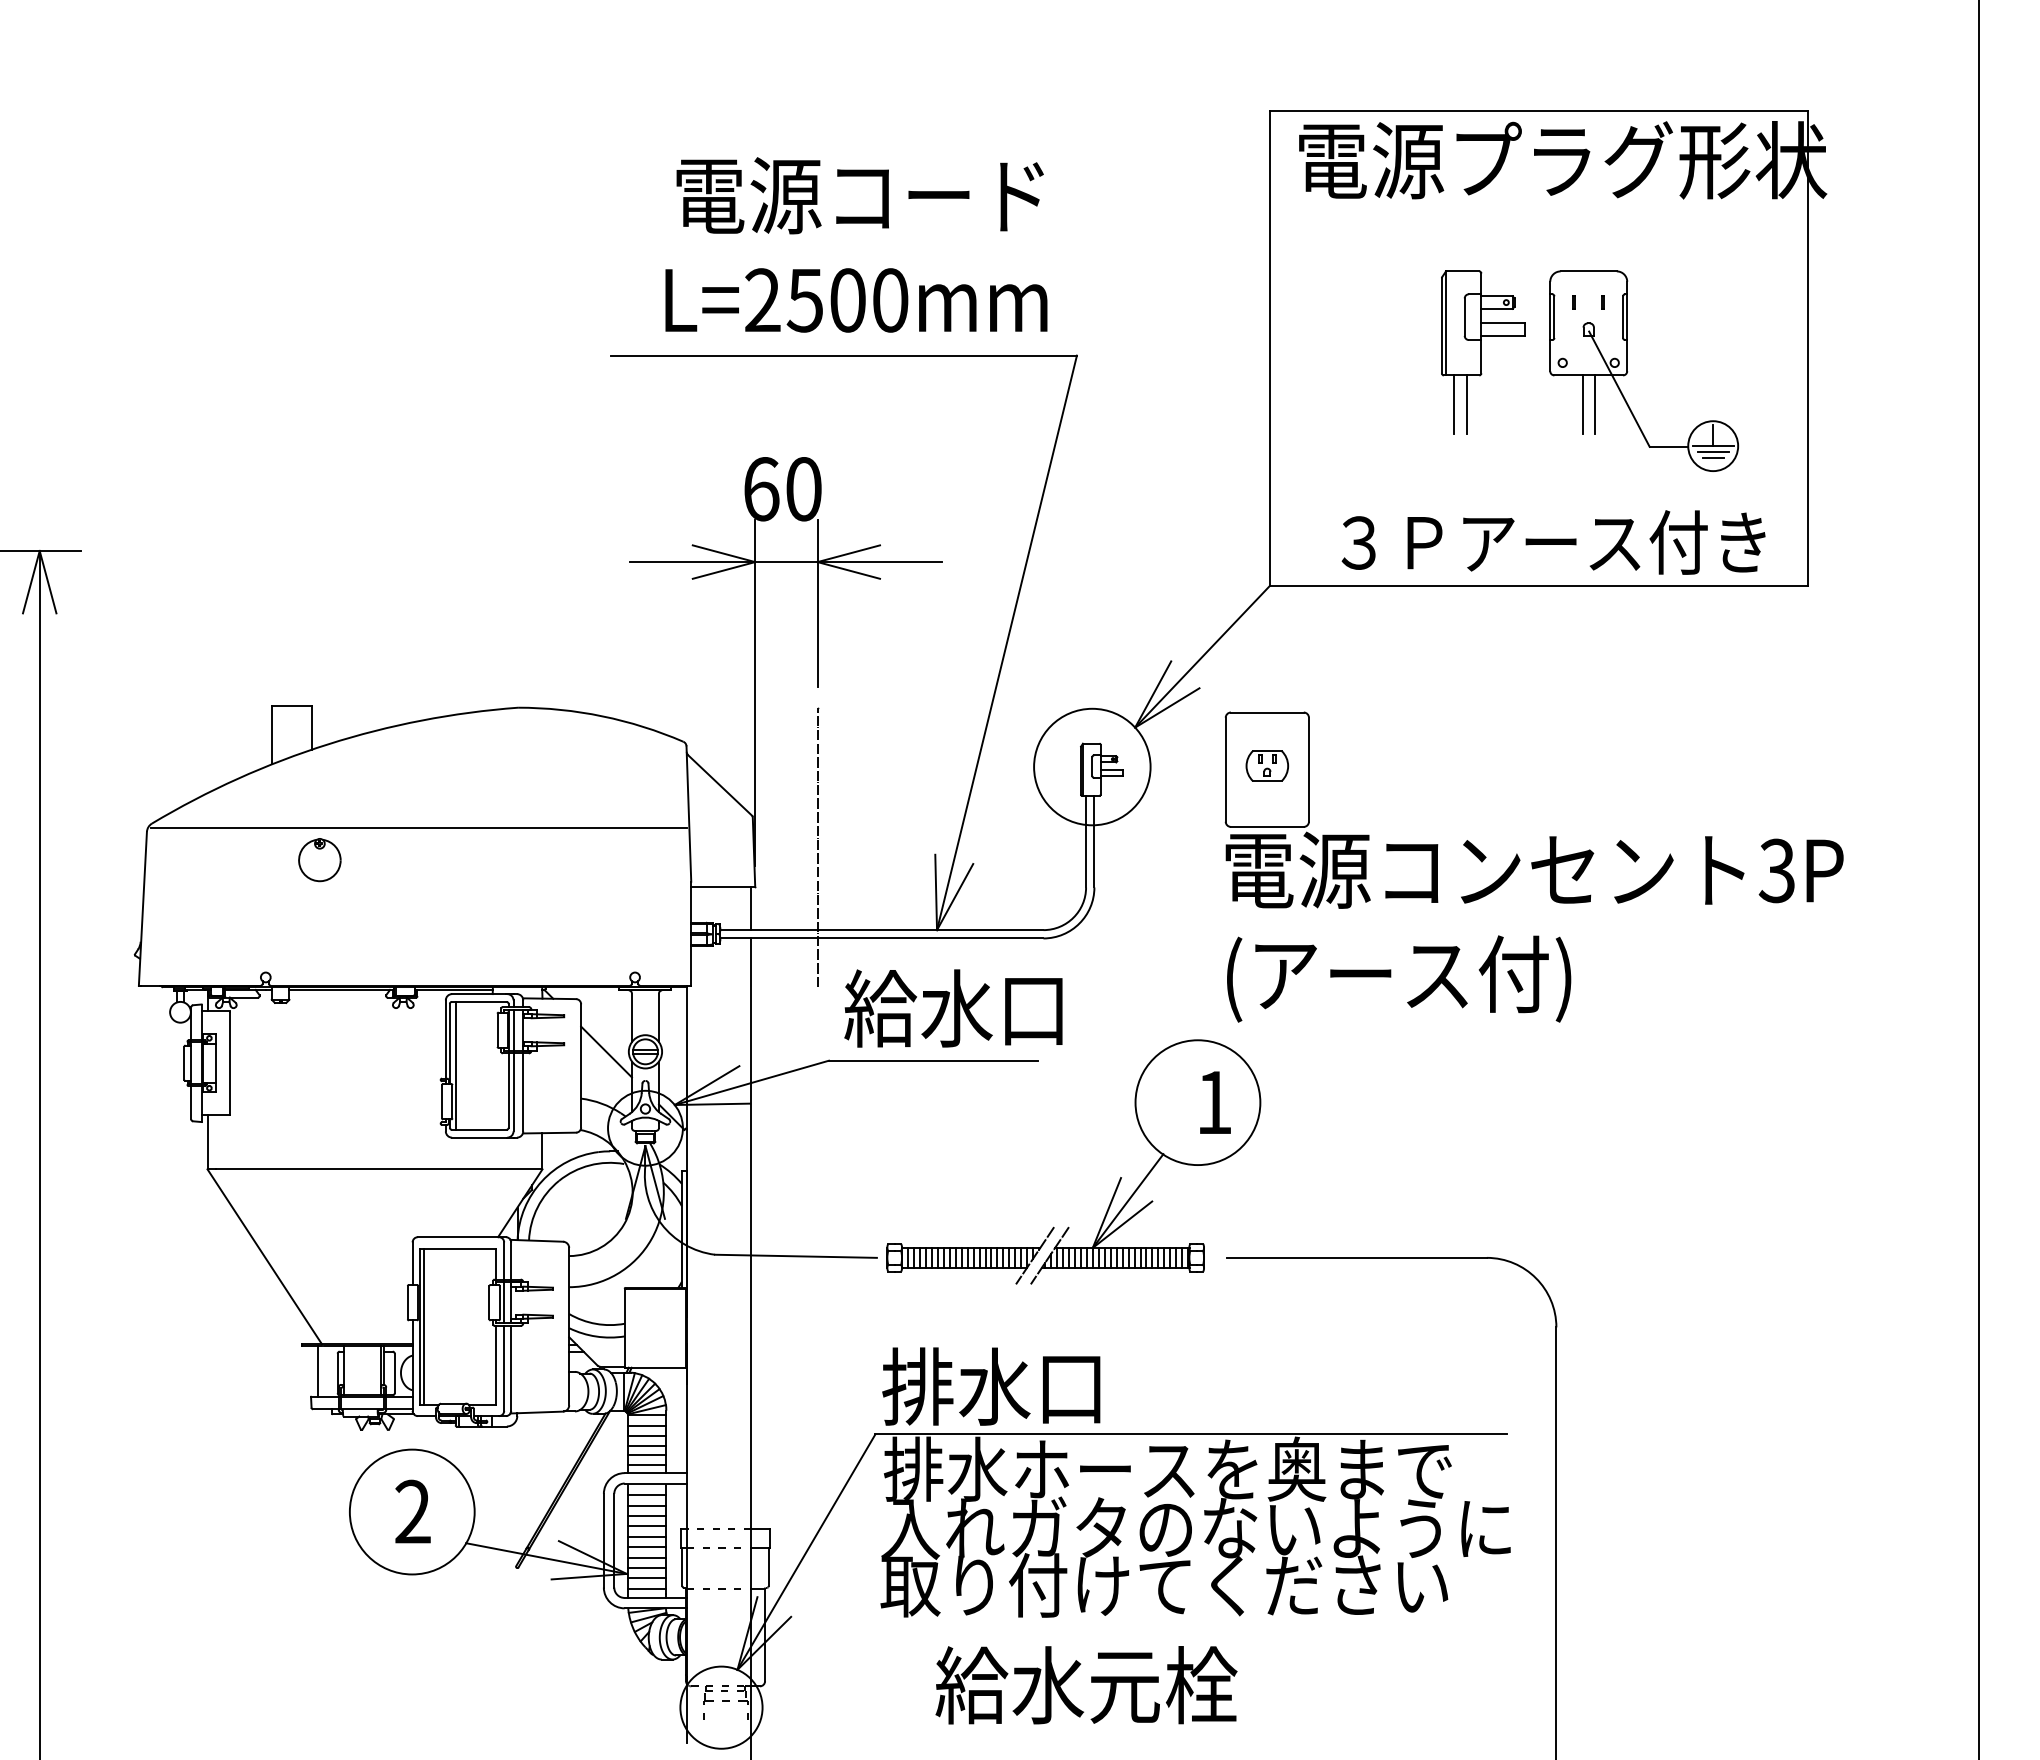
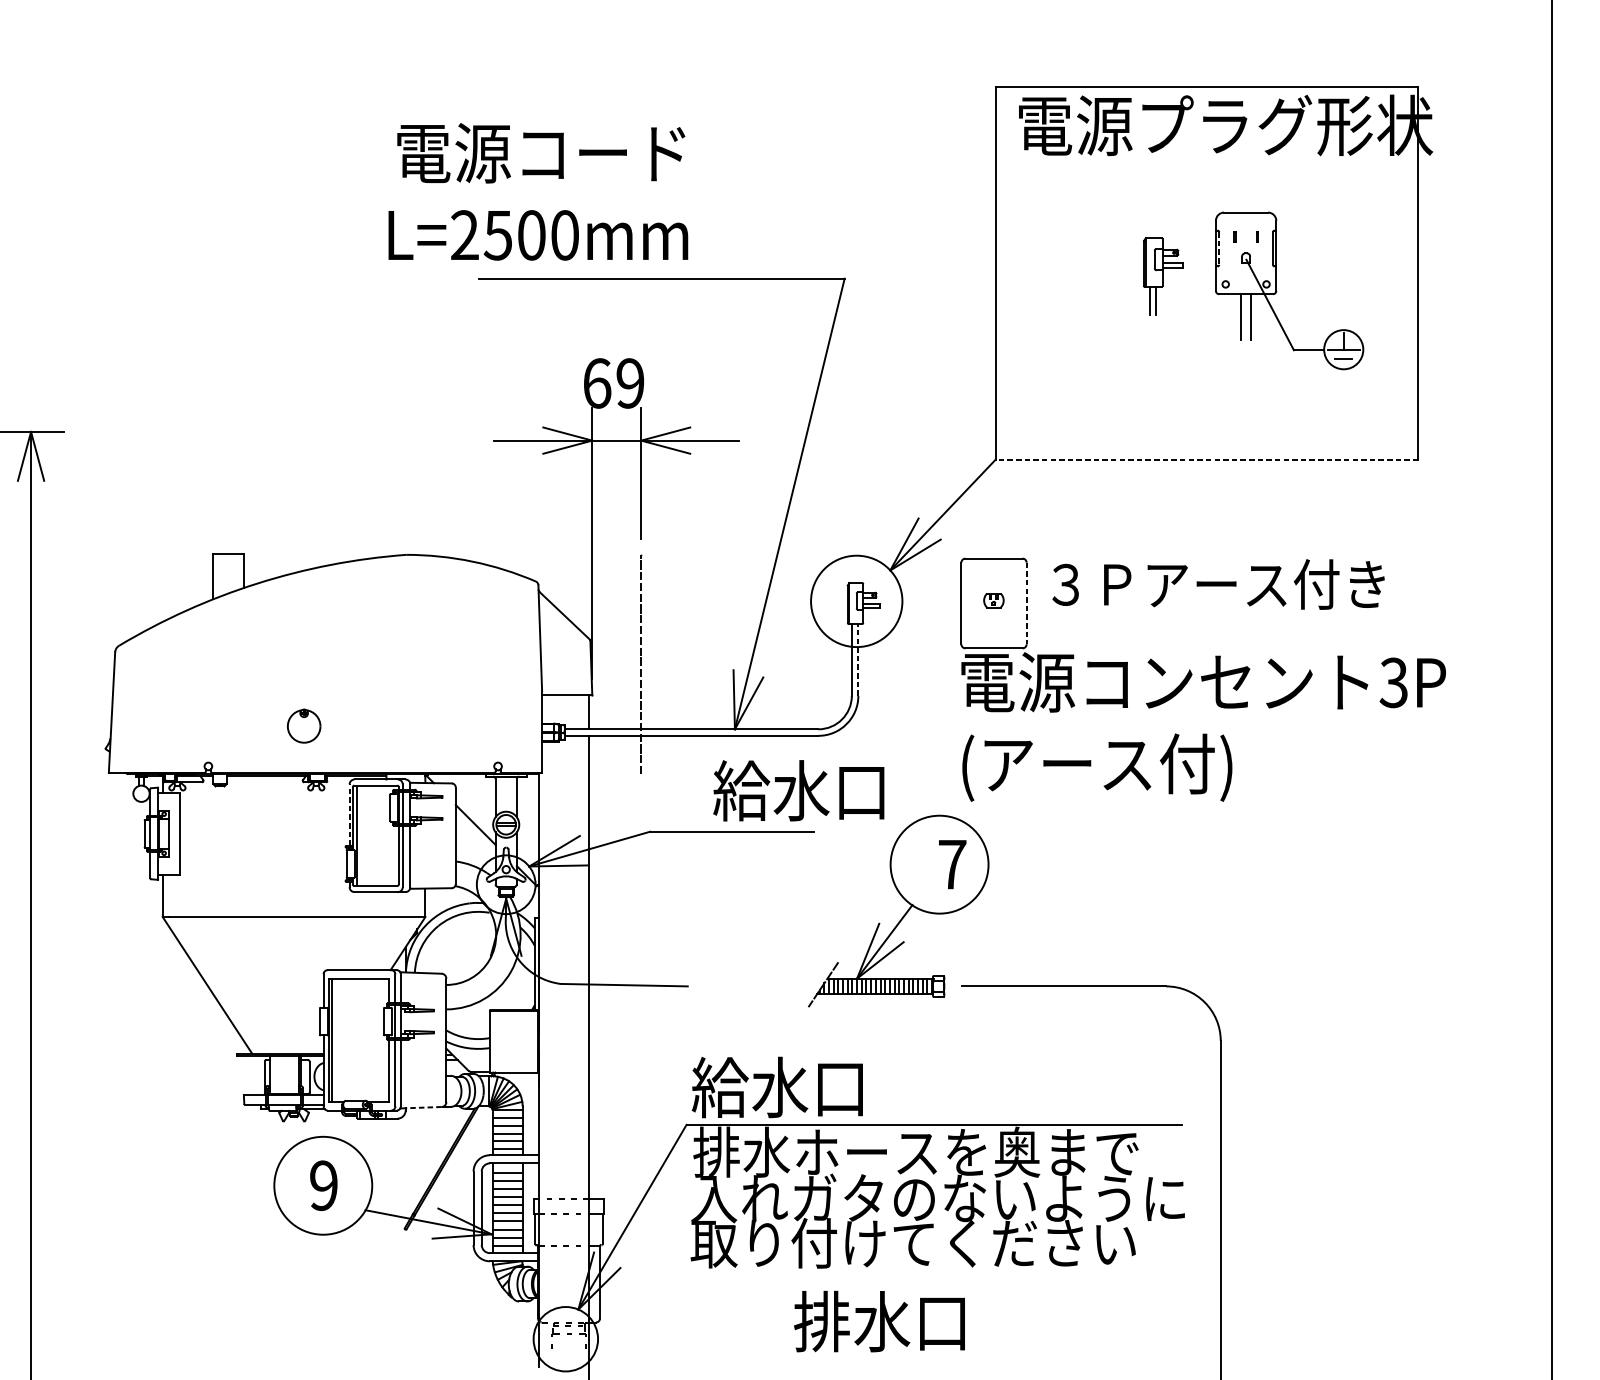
text: (856, 244) -> (538, 191), moved
line: (1554, 317) -> (1219, 248), solid -> dashed
part: (1483, 352) -> (1163, 276), size x0.6
line: (1713, 452) -> (1343, 354), removed
text: (803, 489) -> (630, 383), 60 -> 69
text: (1553, 542) -> (1218, 584), moved
line: (1538, 586) -> (1206, 459), solid -> dashed
part: (1266, 765) -> (993, 600), size x0.6
line: (1308, 770) -> (1026, 604), solid -> dashed
line: (418, 827) -> (328, 648), removed
line: (1094, 841) -> (858, 659), solid -> dashed
part: (319, 860) -> (303, 726), moved
text: (953, 1008) -> (798, 790), moved
line: (445, 1038) -> (349, 814), solid -> dashed
text: (1214, 1102) -> (952, 864), 1 -> 7
part: (970, 1255) -> (761, 984), removed
line: (317, 1371) -> (248, 1075), removed
text: (918, 1386) -> (720, 1087), 排水口 -> 給水口
line: (540, 1412) -> (423, 1107), solid -> dashed
text: (412, 1512) -> (323, 1186), 2 -> 9
text: (1086, 1685) -> (852, 1321), 給水元栓 -> 排水口

